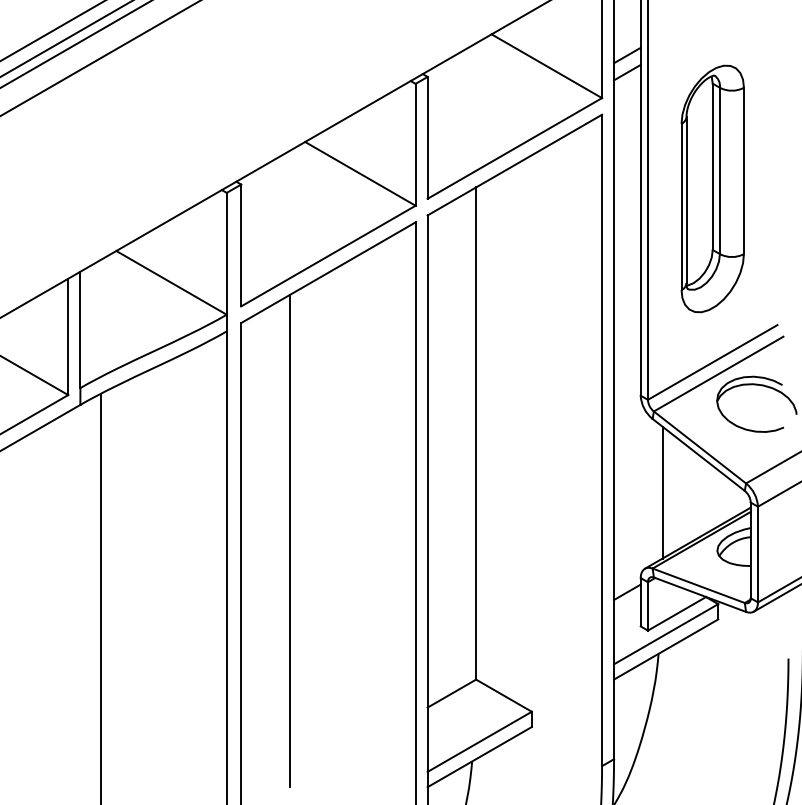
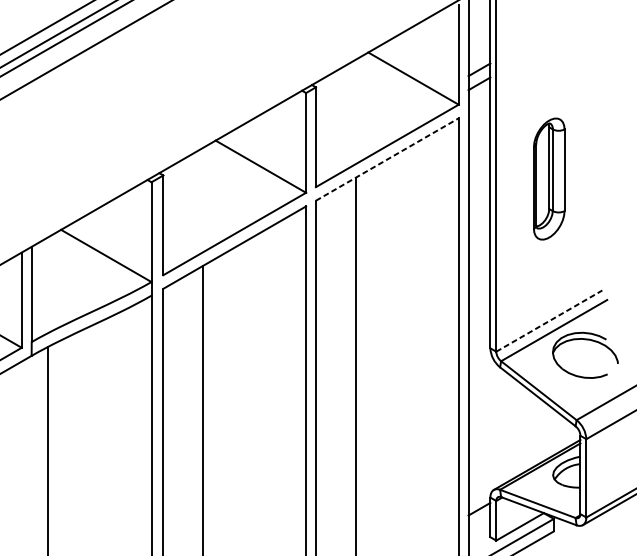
line: (514, 165) -> (387, 159), solid -> dashed
part: (712, 188) -> (549, 178), size x0.6
line: (712, 362) -> (549, 321), solid -> dashed
line: (662, 492) -> (508, 427), removed

